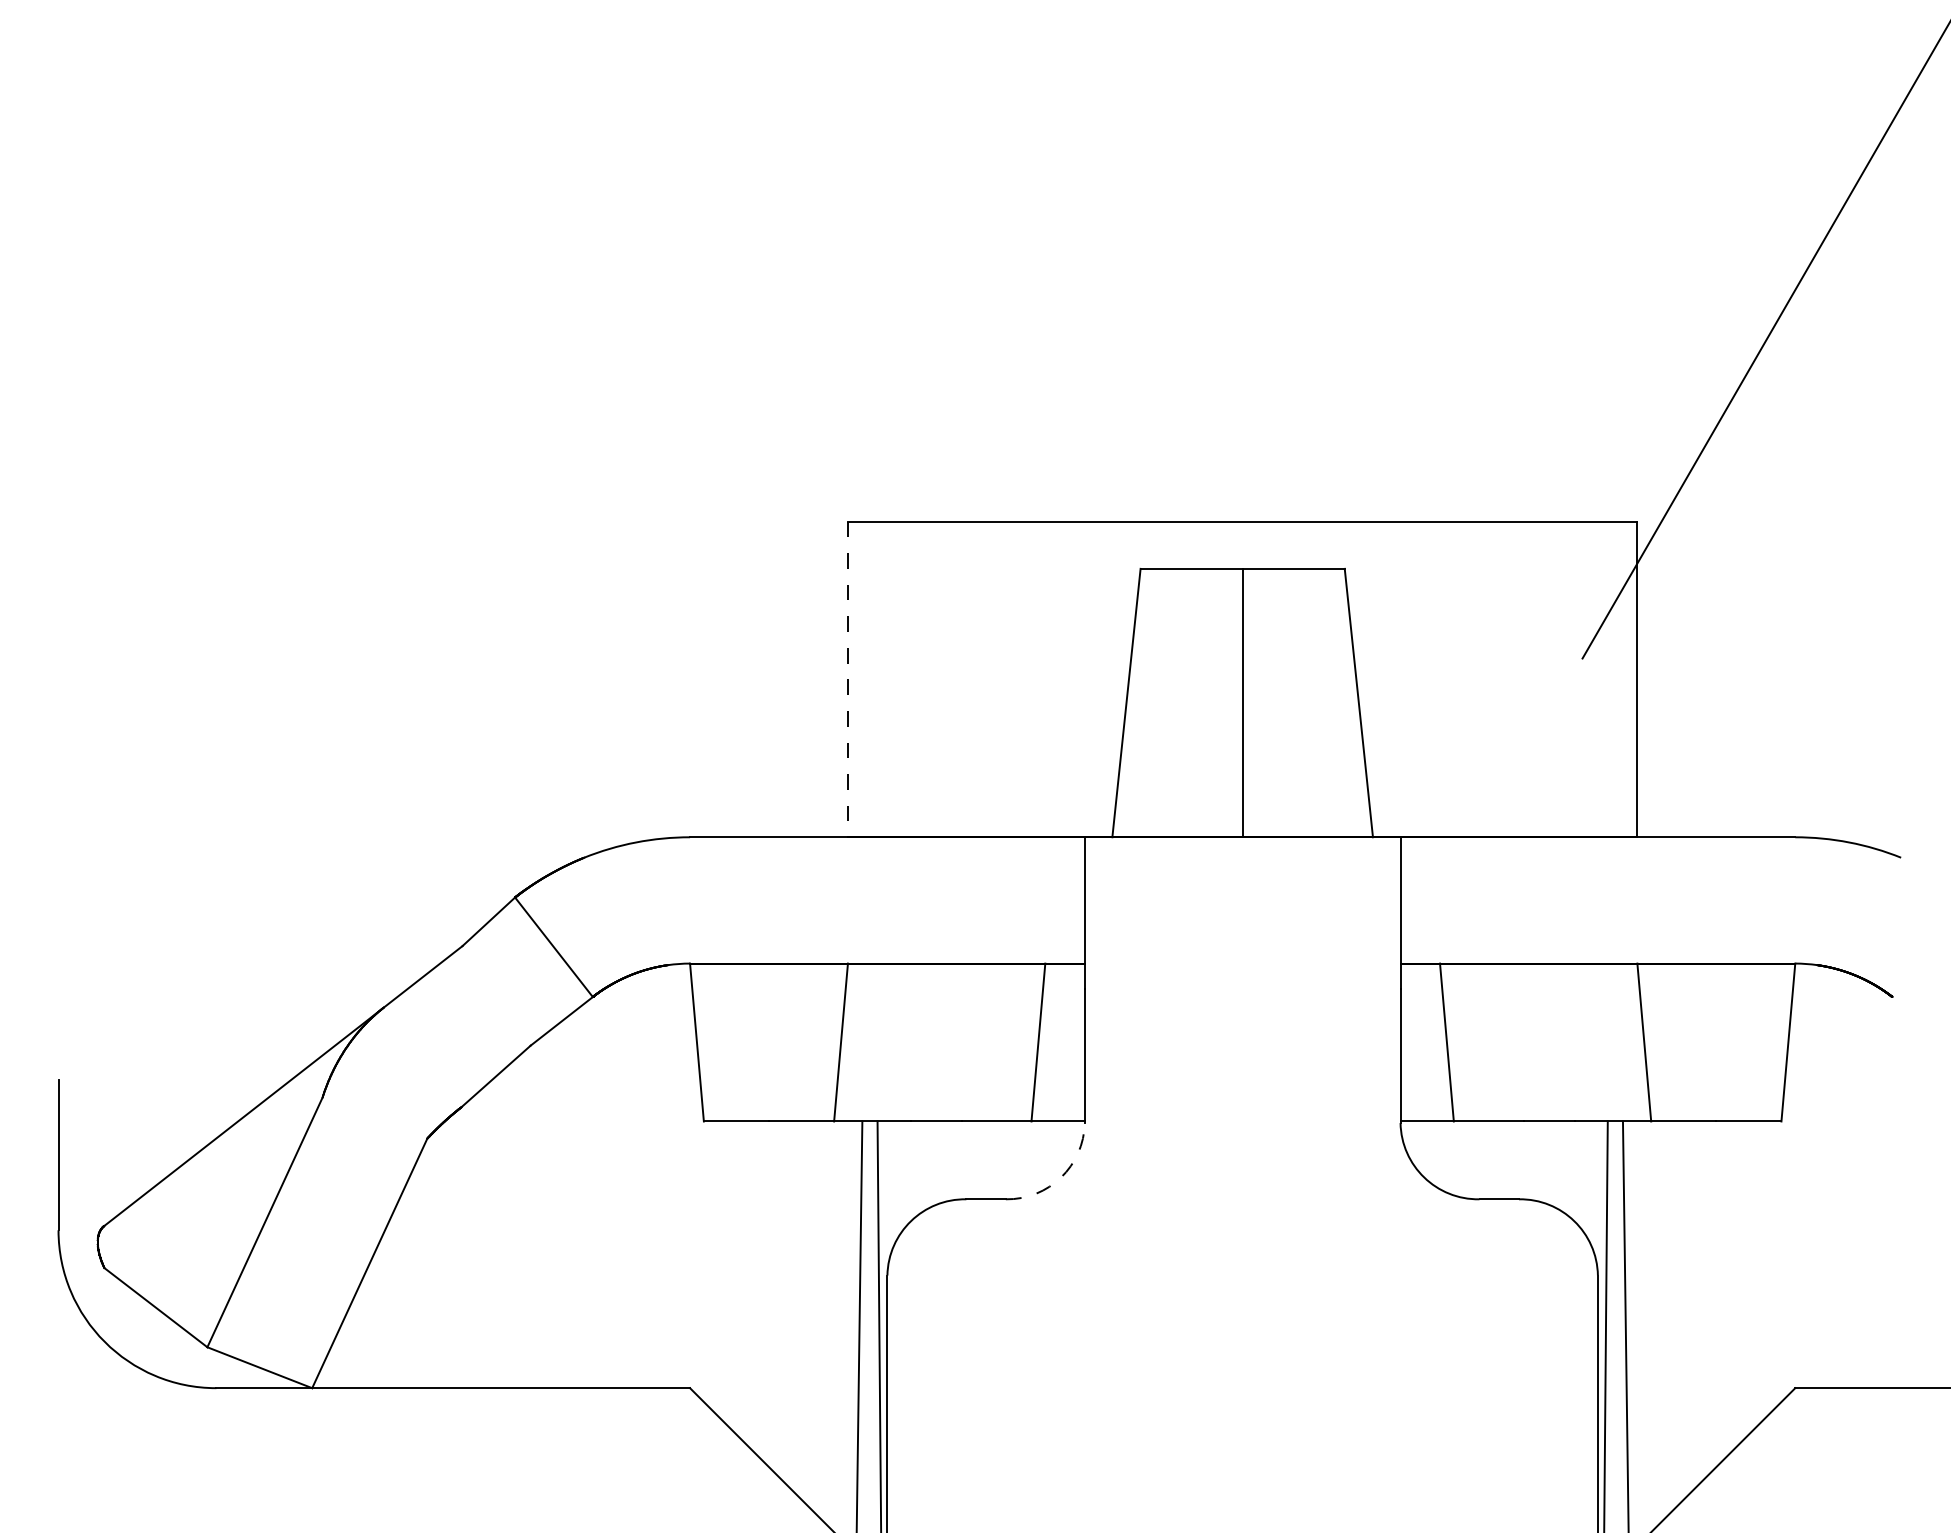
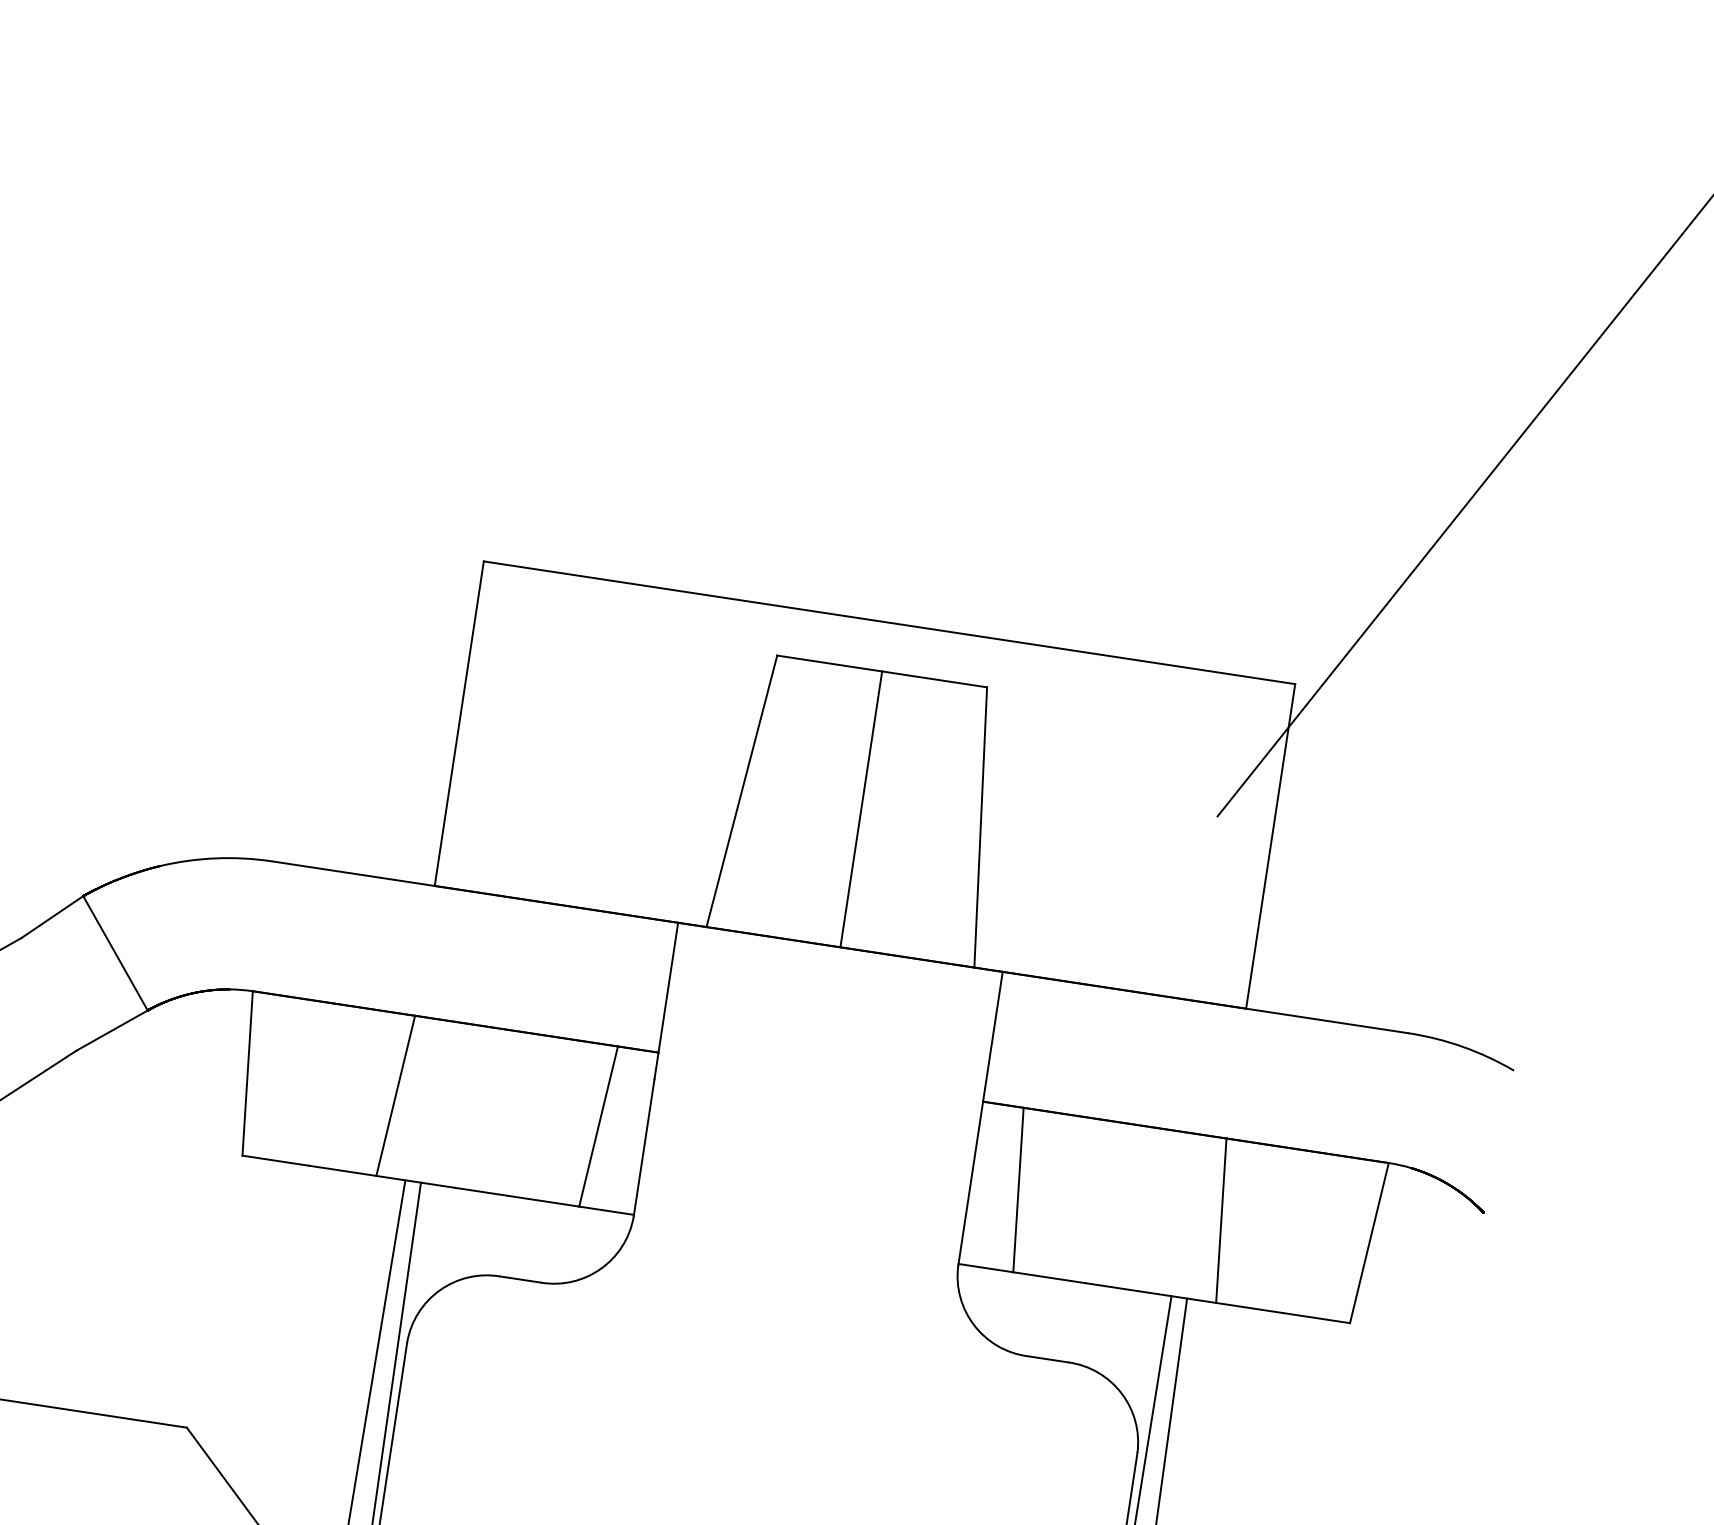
line: (847, 679) -> (458, 723), dashed -> solid
arc: (1061, 1177) -> (601, 1268), dashed -> solid

